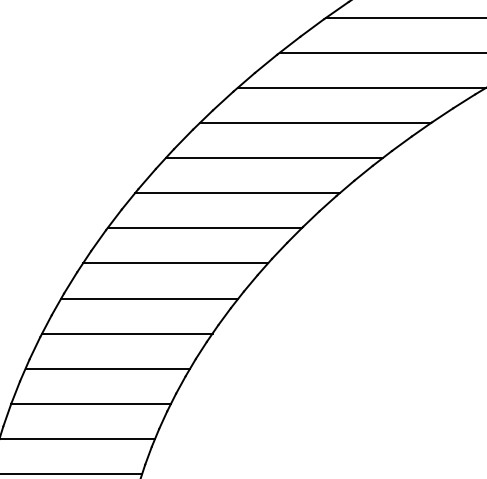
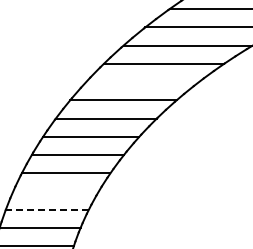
line: (274, 158) -> (142, 82), removed
line: (106, 368) -> (55, 191), removed
line: (91, 403) -> (47, 209), solid -> dashed

